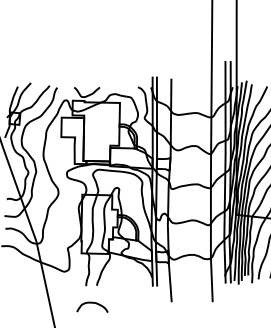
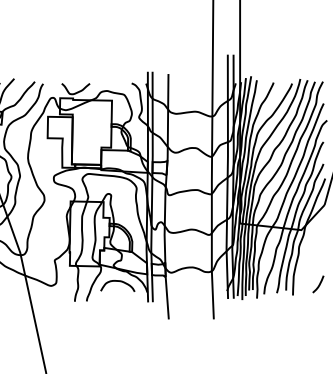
curve: (92, 303) -> (117, 281), moved

